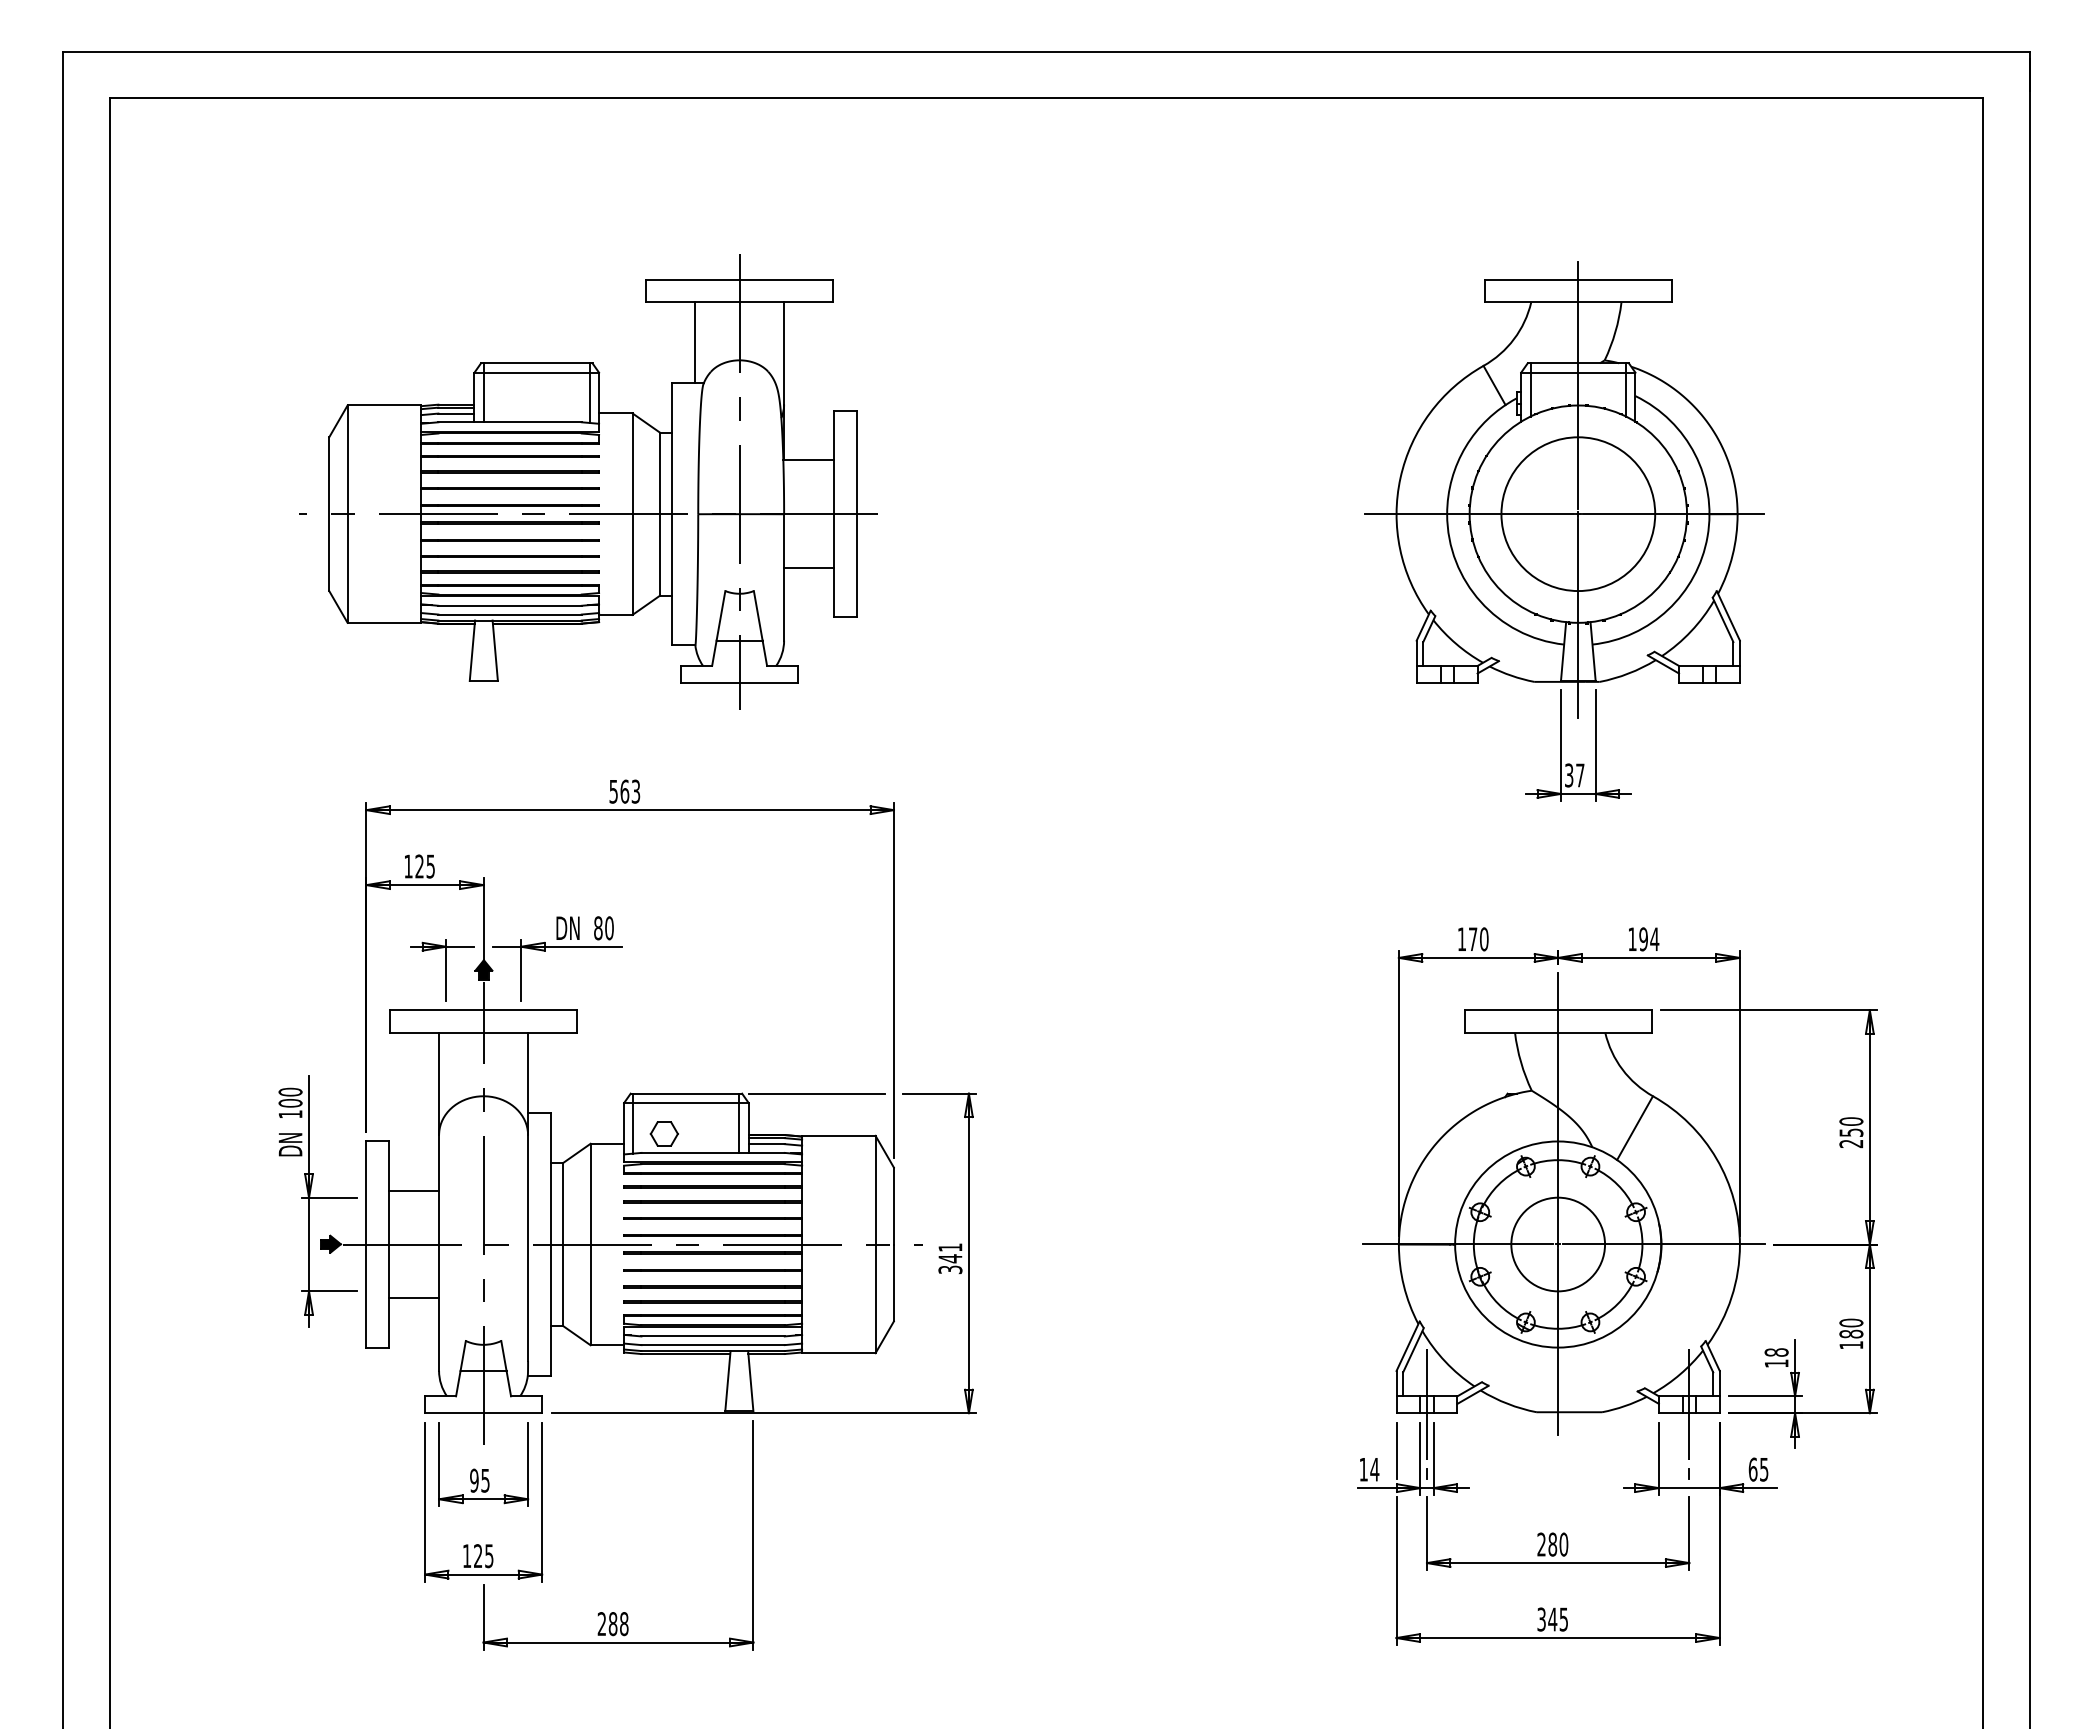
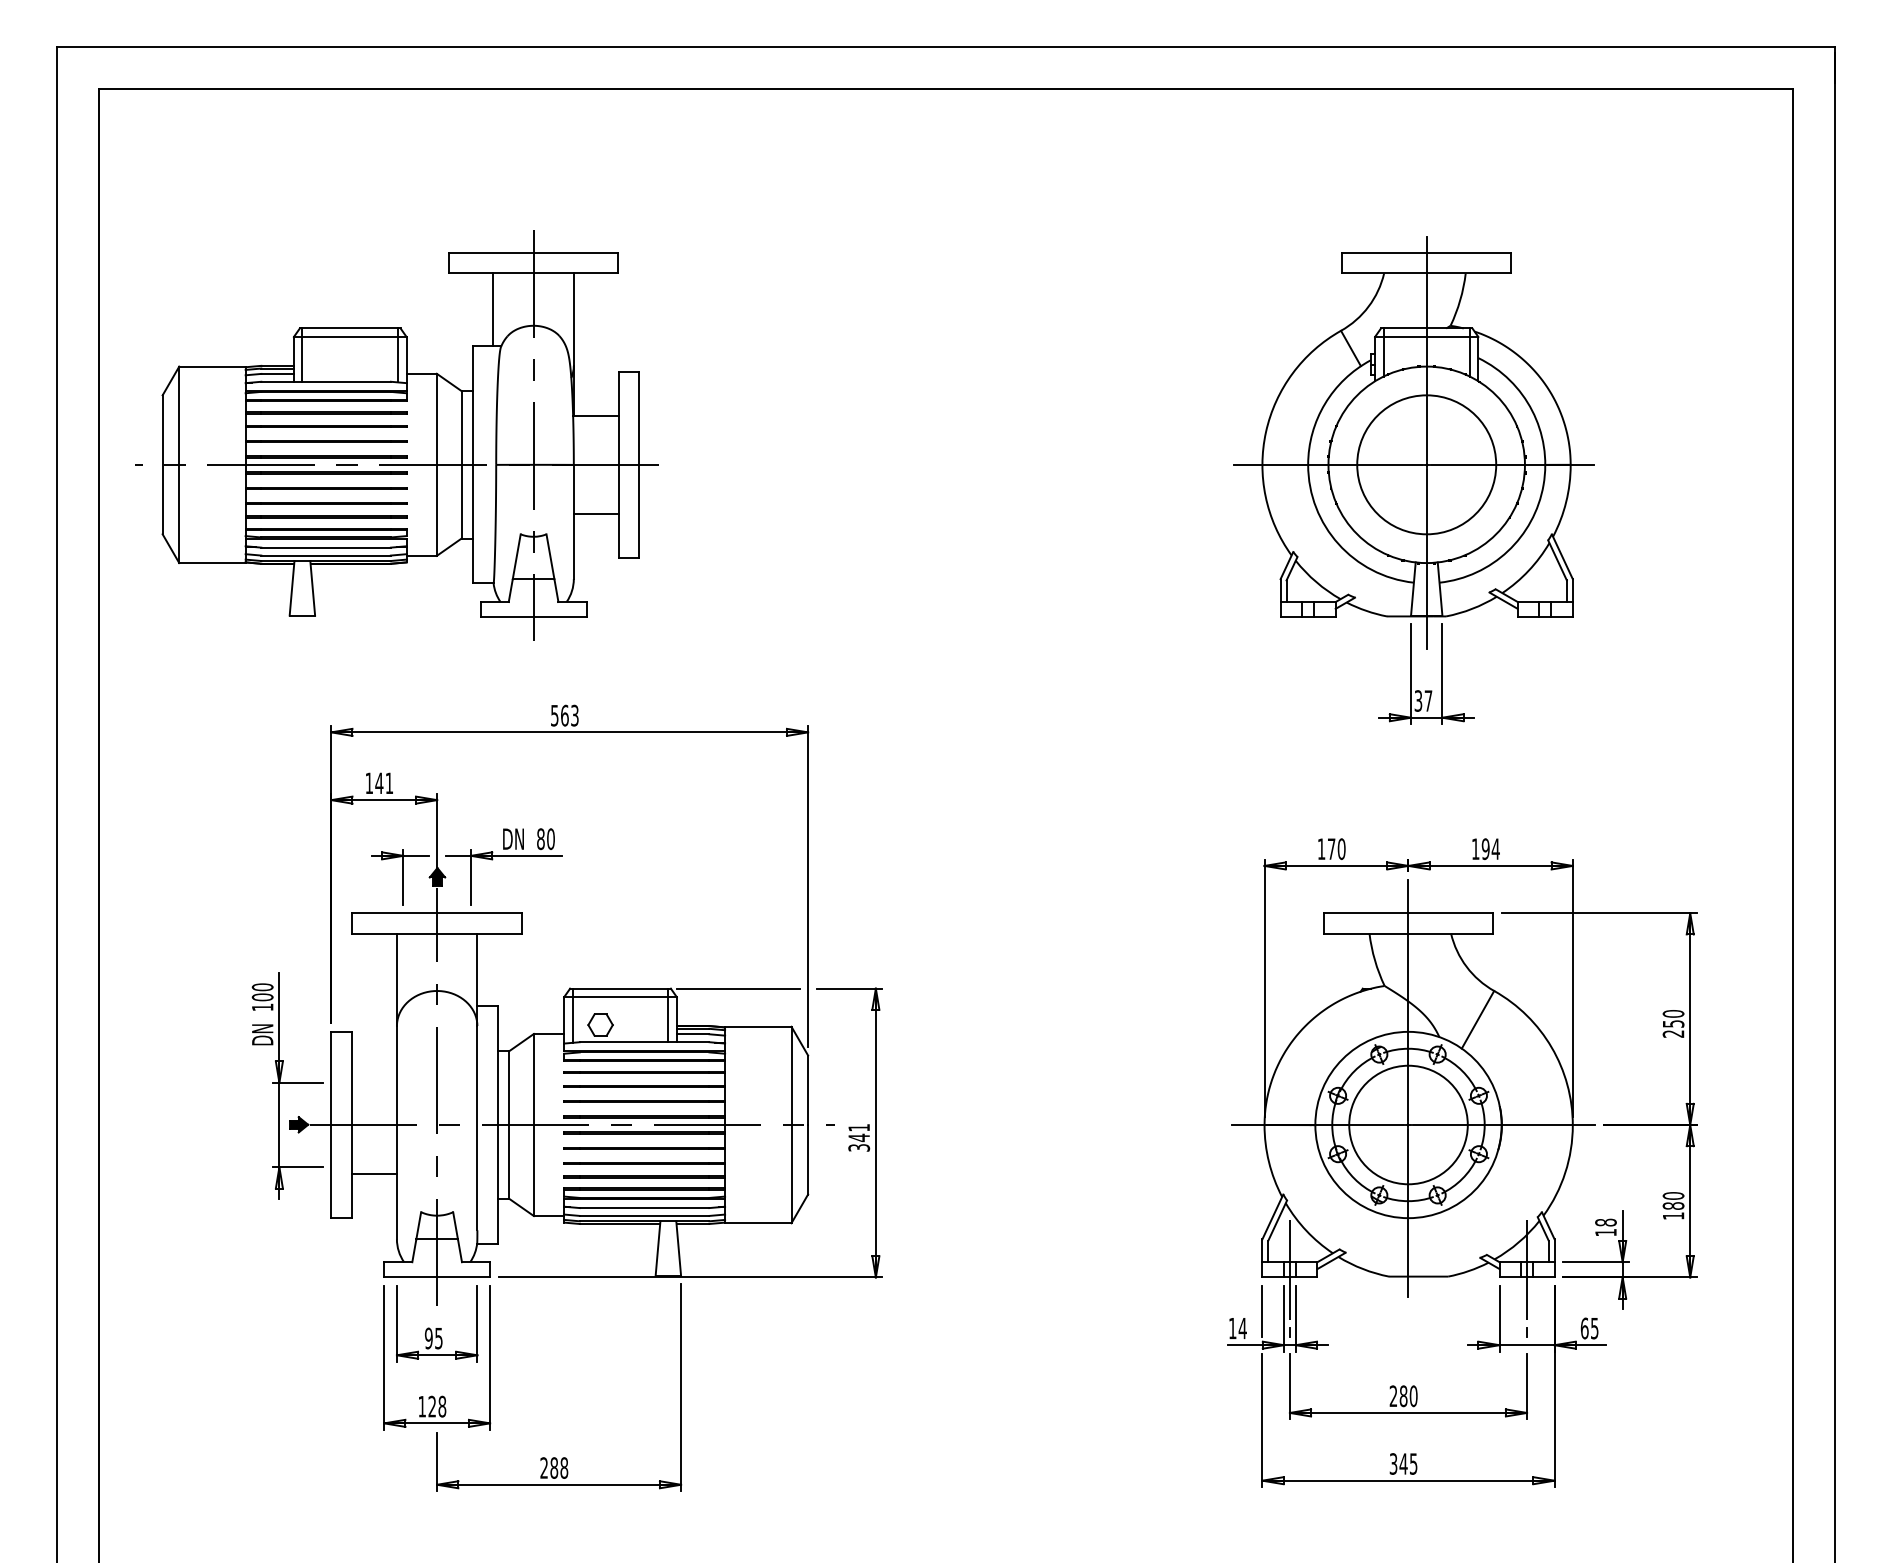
part: (587, 481) -> (396, 435), moved
text: (425, 866) -> (384, 783), 125 -> 141
line: (413, 1190) -> (373, 1076), removed
circle: (1558, 1243) -> (1408, 1124), size x1.4
text: (489, 1555) -> (442, 1406), 125 -> 128

